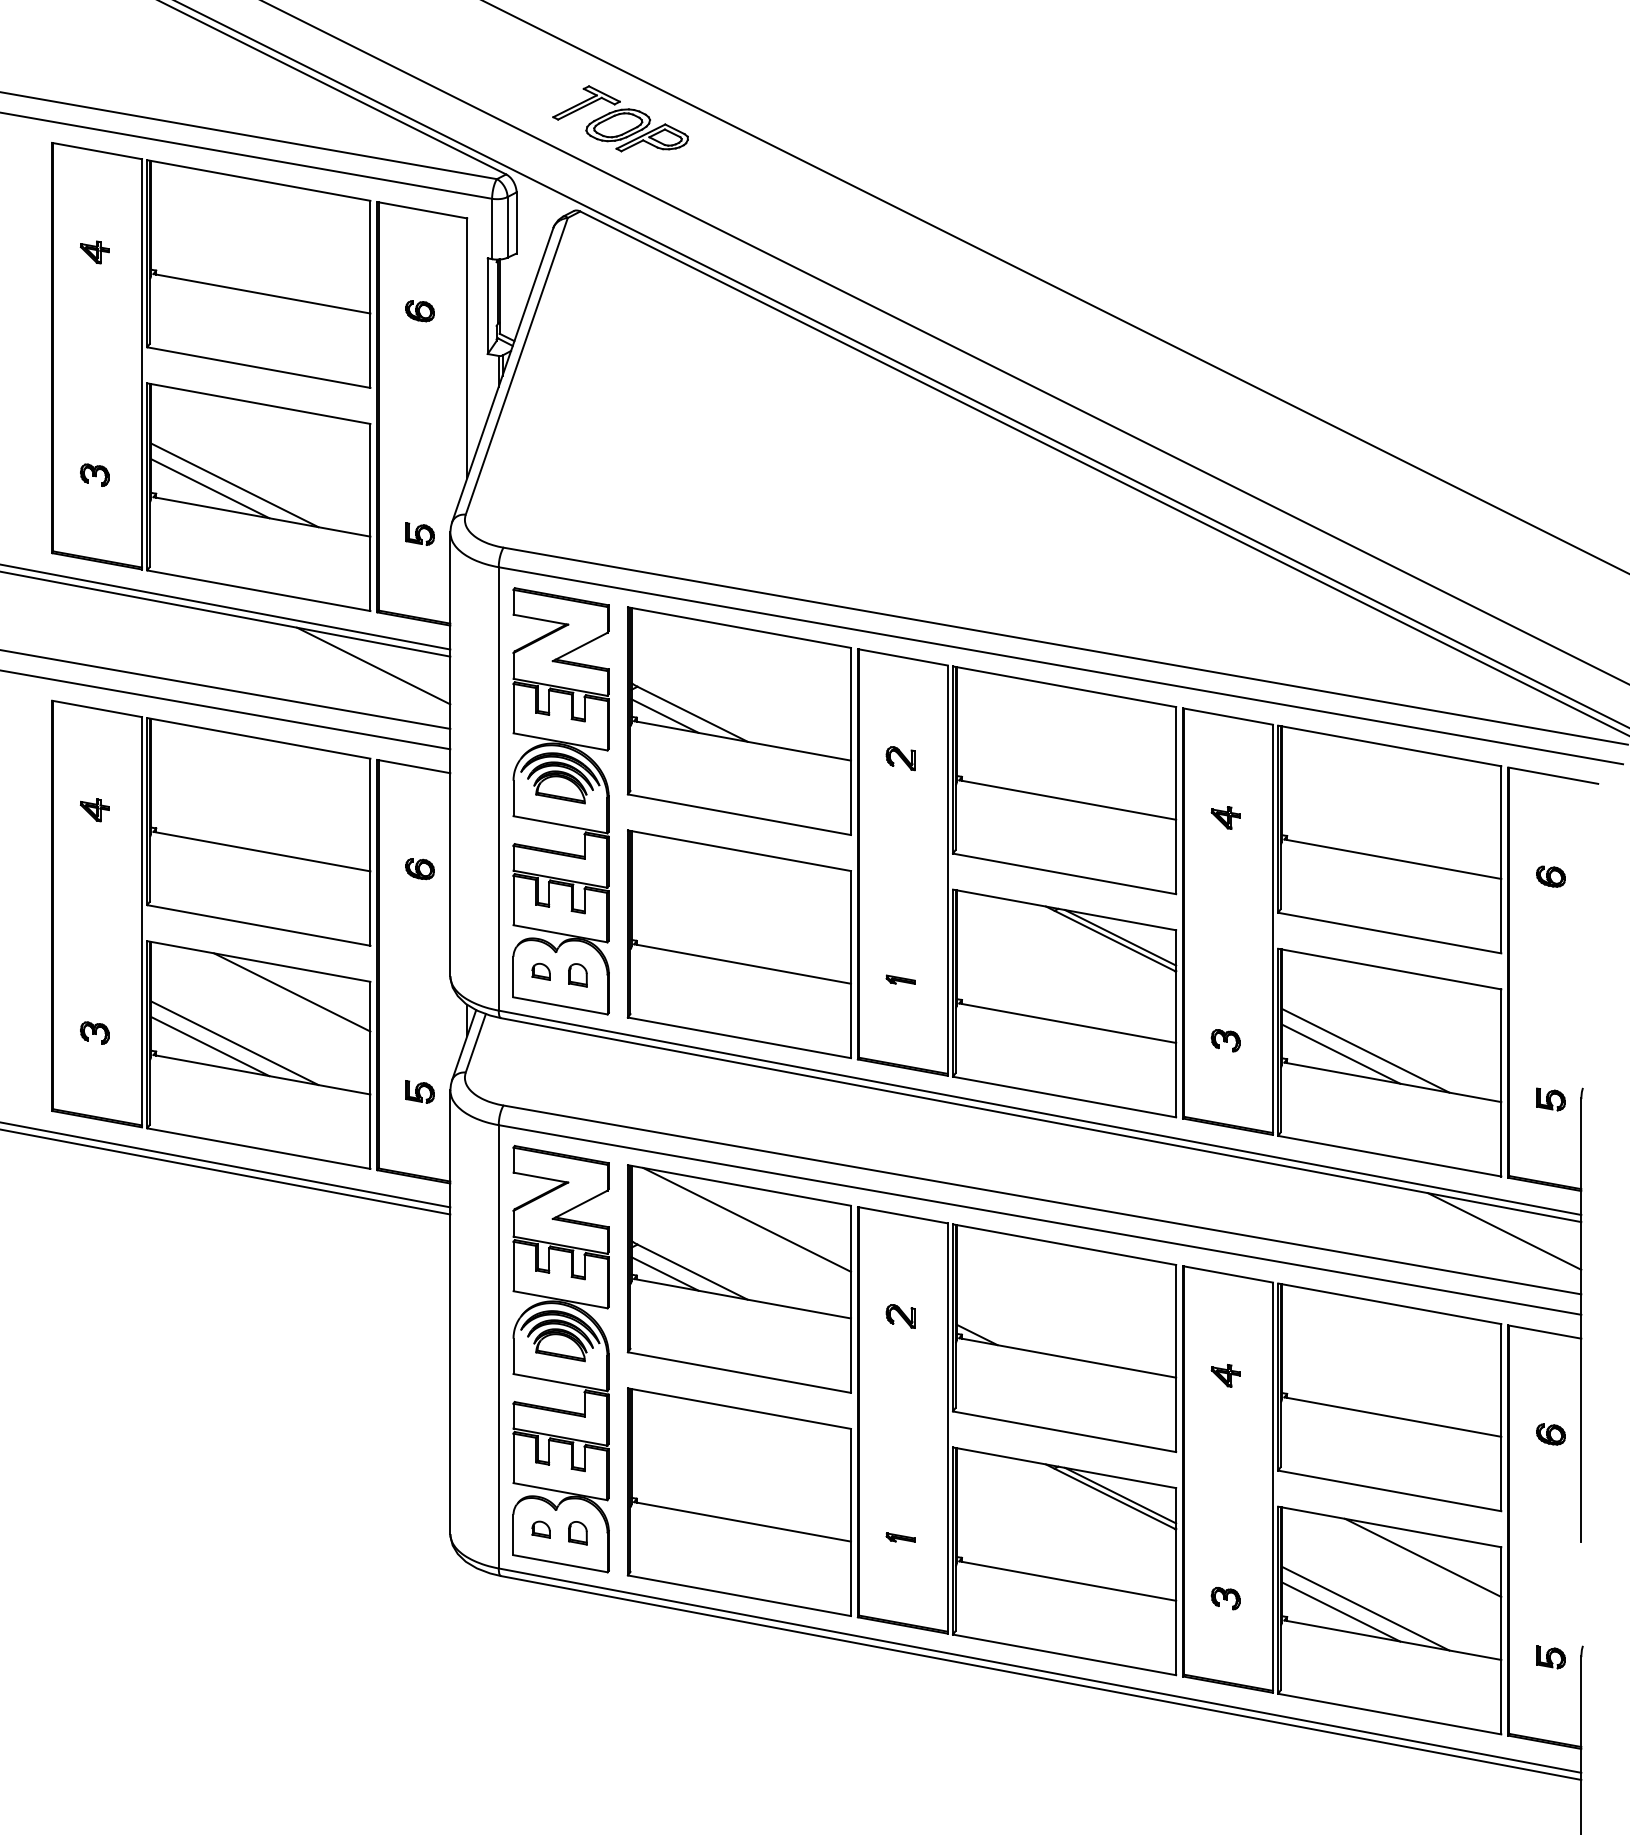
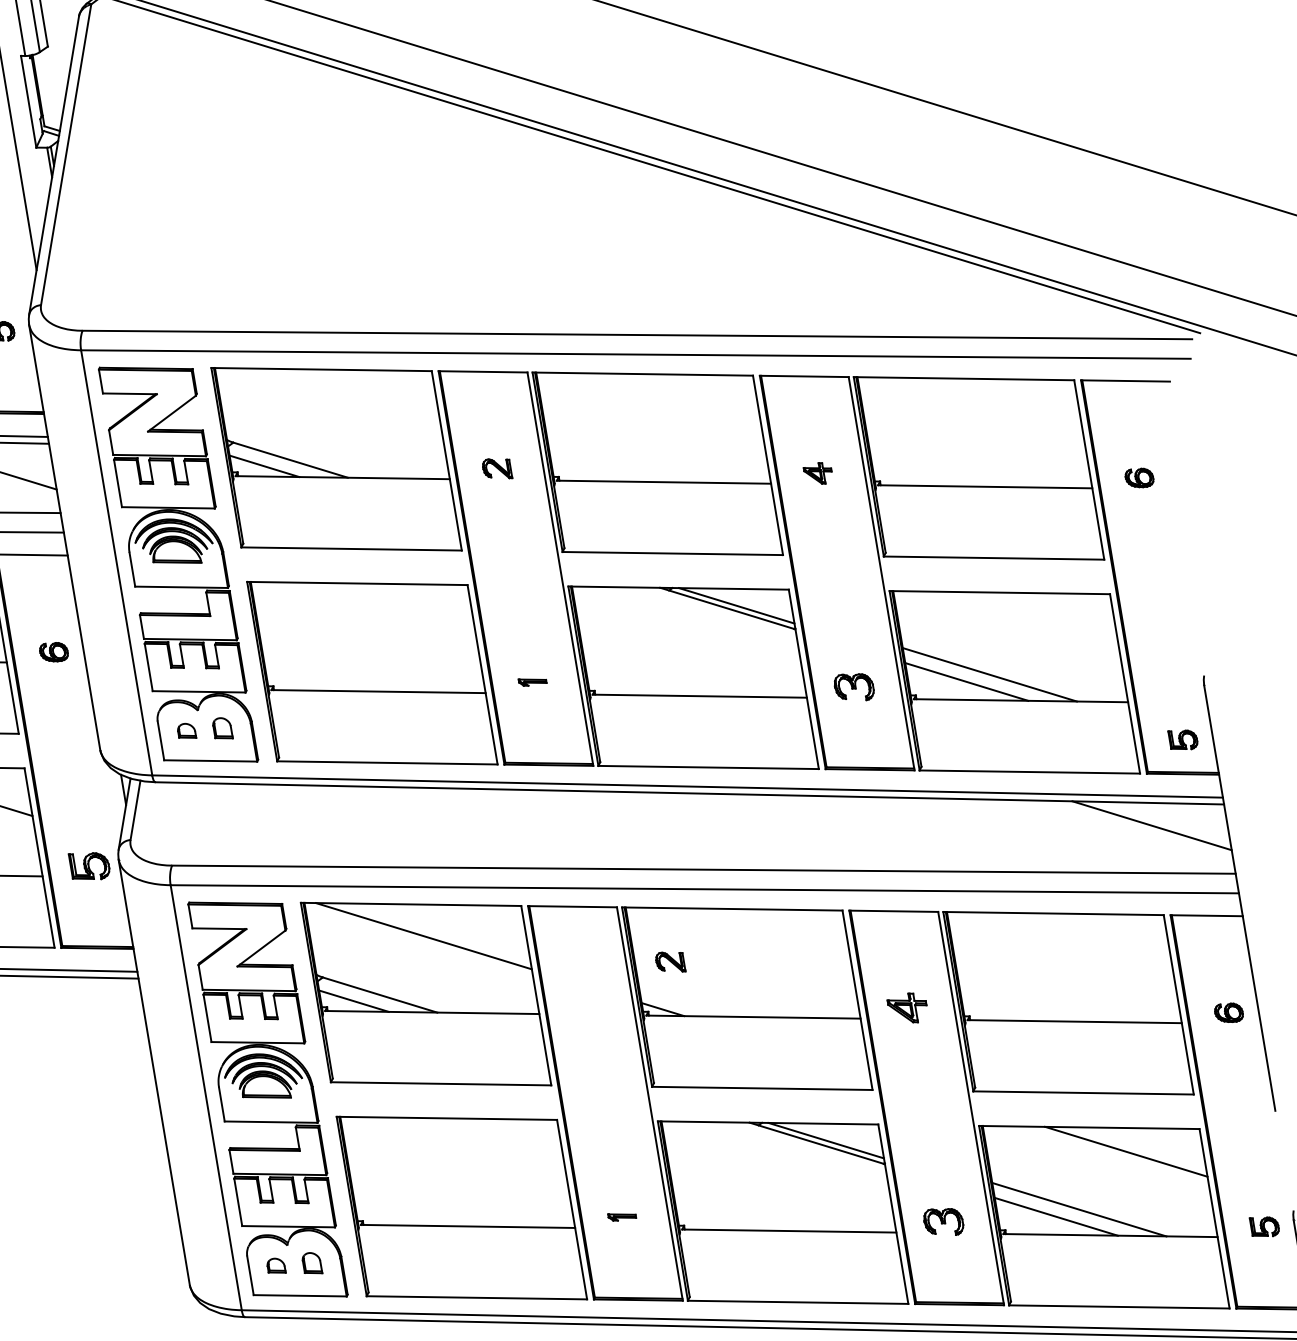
part: (1225, 1040) -> (853, 687), size x1.4
part: (419, 1091) -> (89, 865), size x1.4
part: (1550, 1099) -> (1182, 739), moved
part: (900, 1316) -> (670, 962), moved
part: (1225, 1375) -> (907, 1008), size x1.4
part: (1225, 1598) -> (943, 1222), size x1.4

